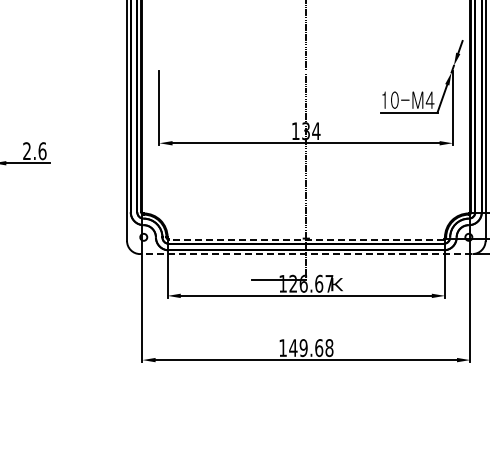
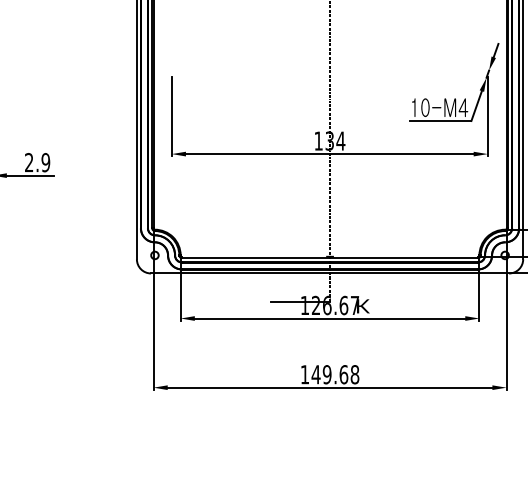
text: (42, 151) -> (45, 162), 2.6 -> 2.9
line: (305, 239) -> (329, 257), dashed -> solid
line: (305, 254) -> (329, 273), dashed -> solid

